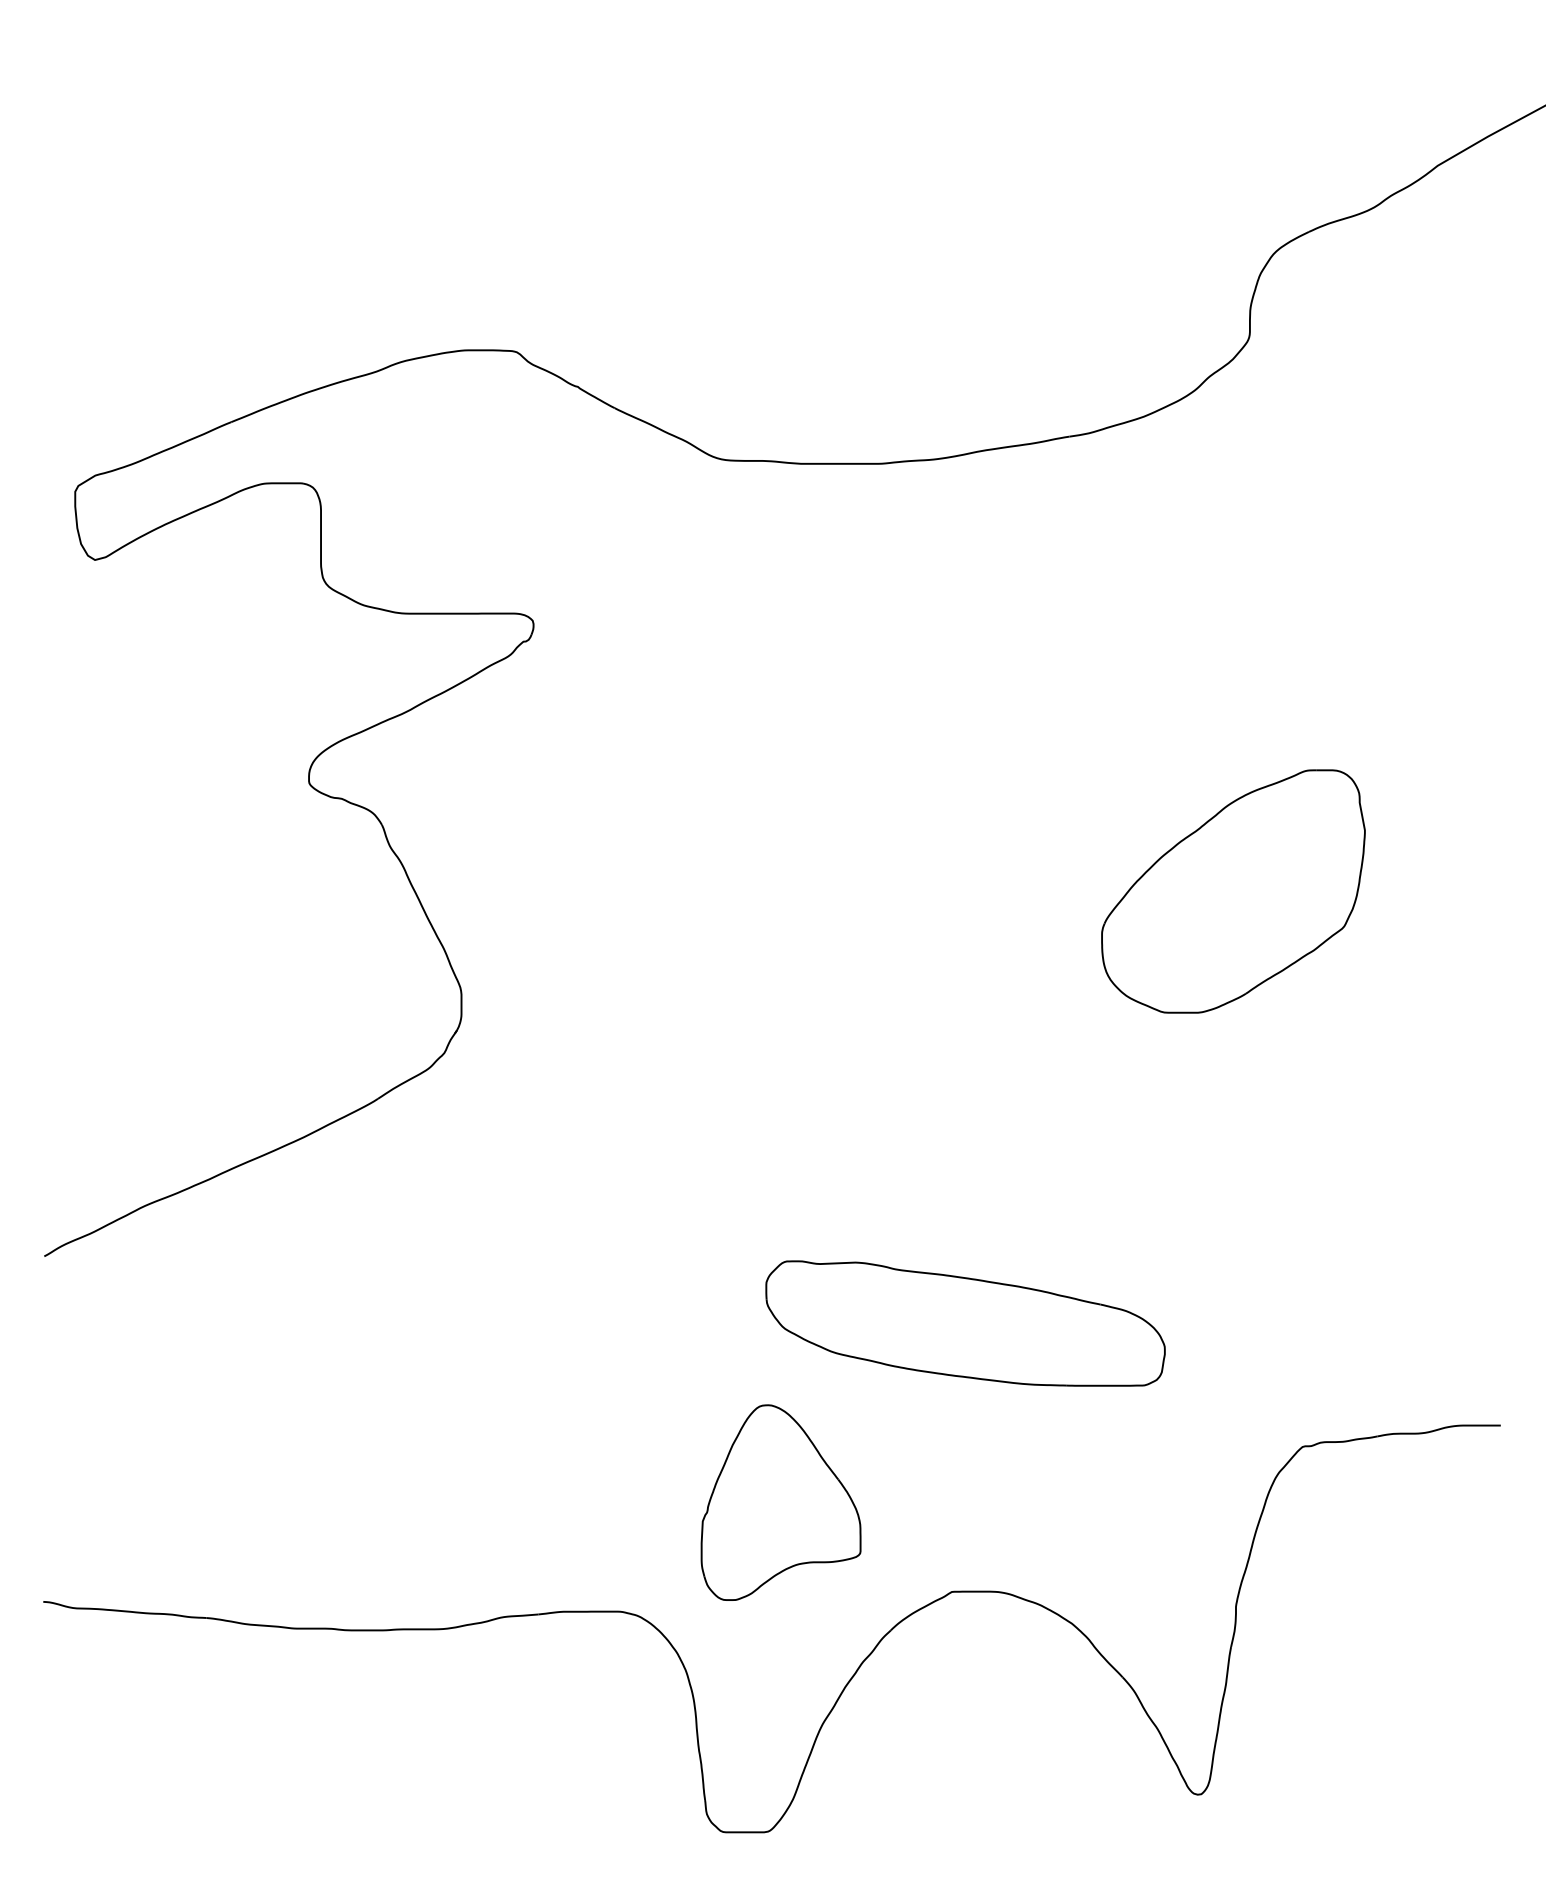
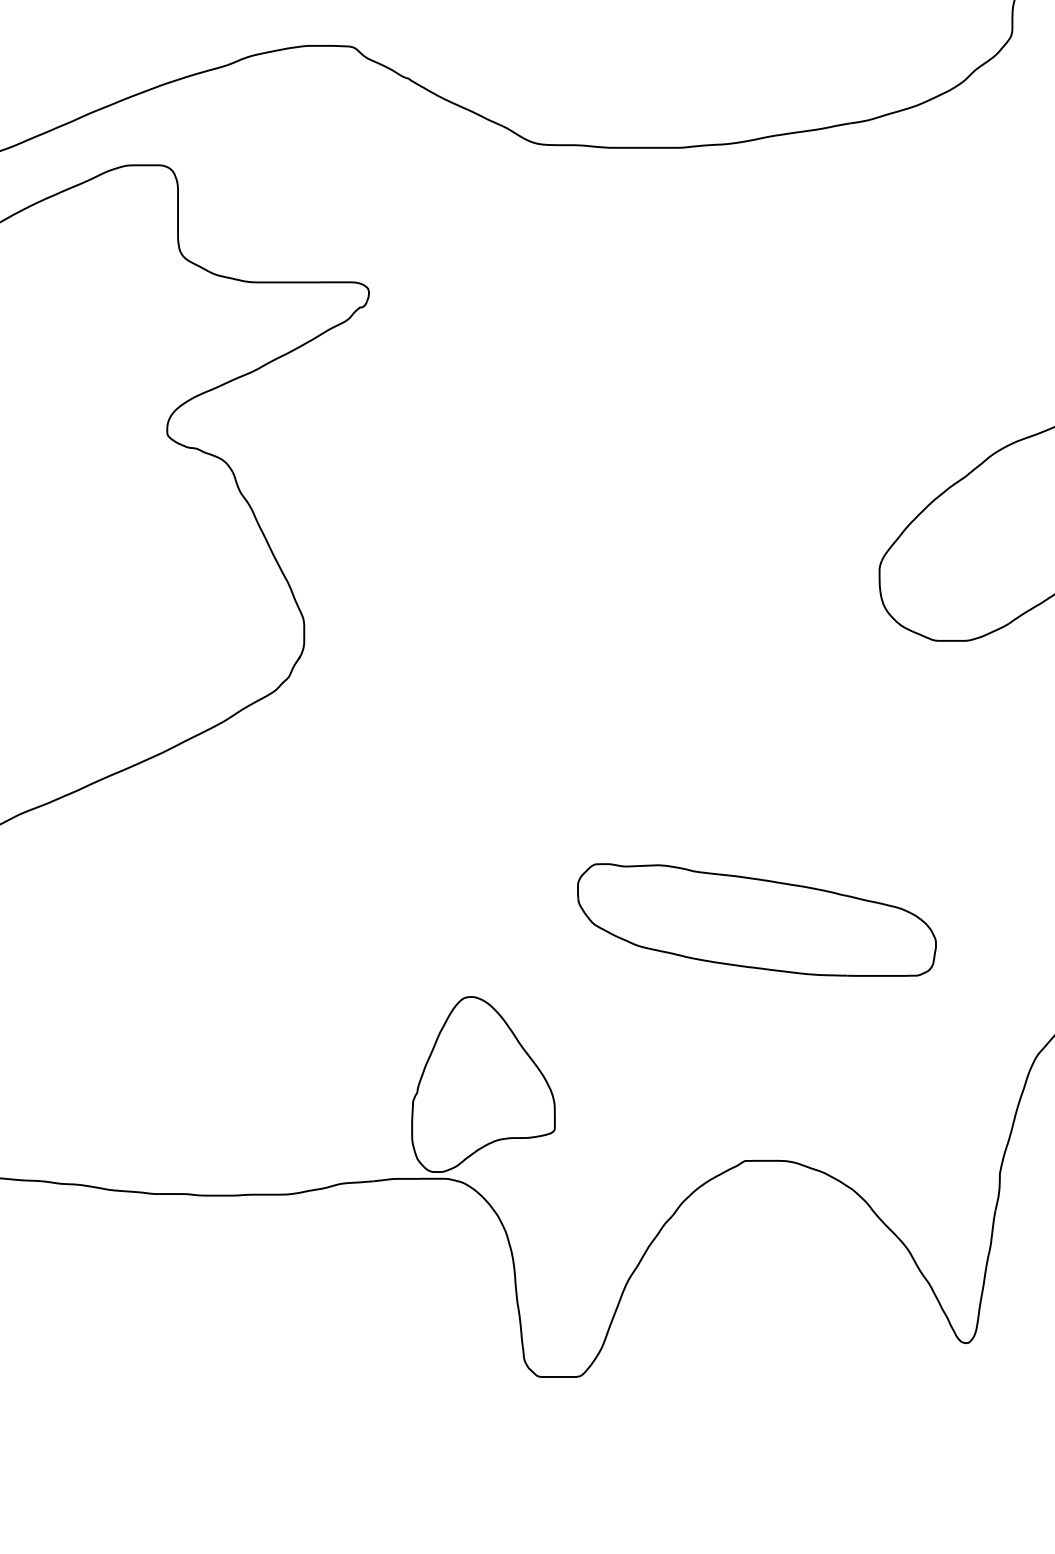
part: (780, 1502) -> (482, 1084), moved

